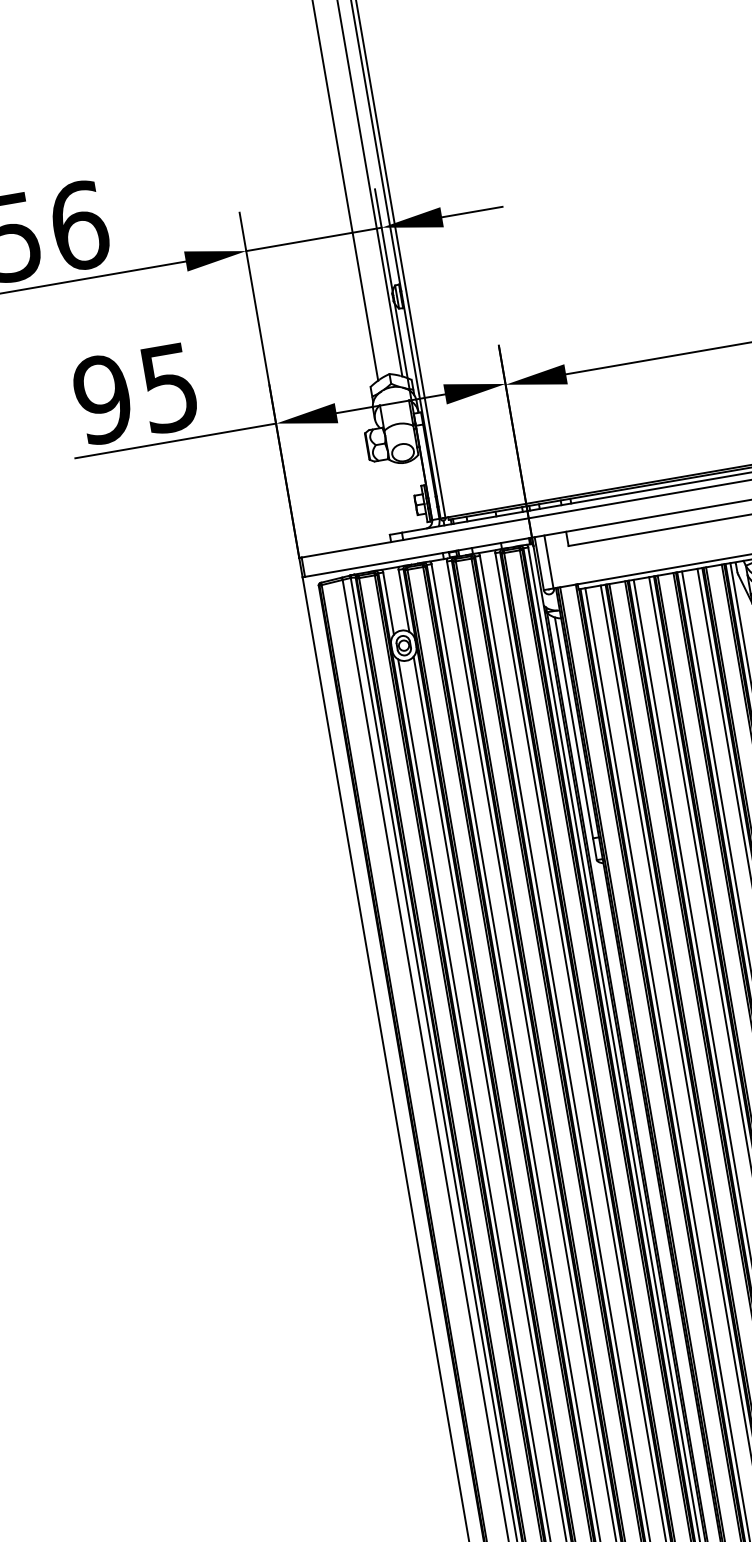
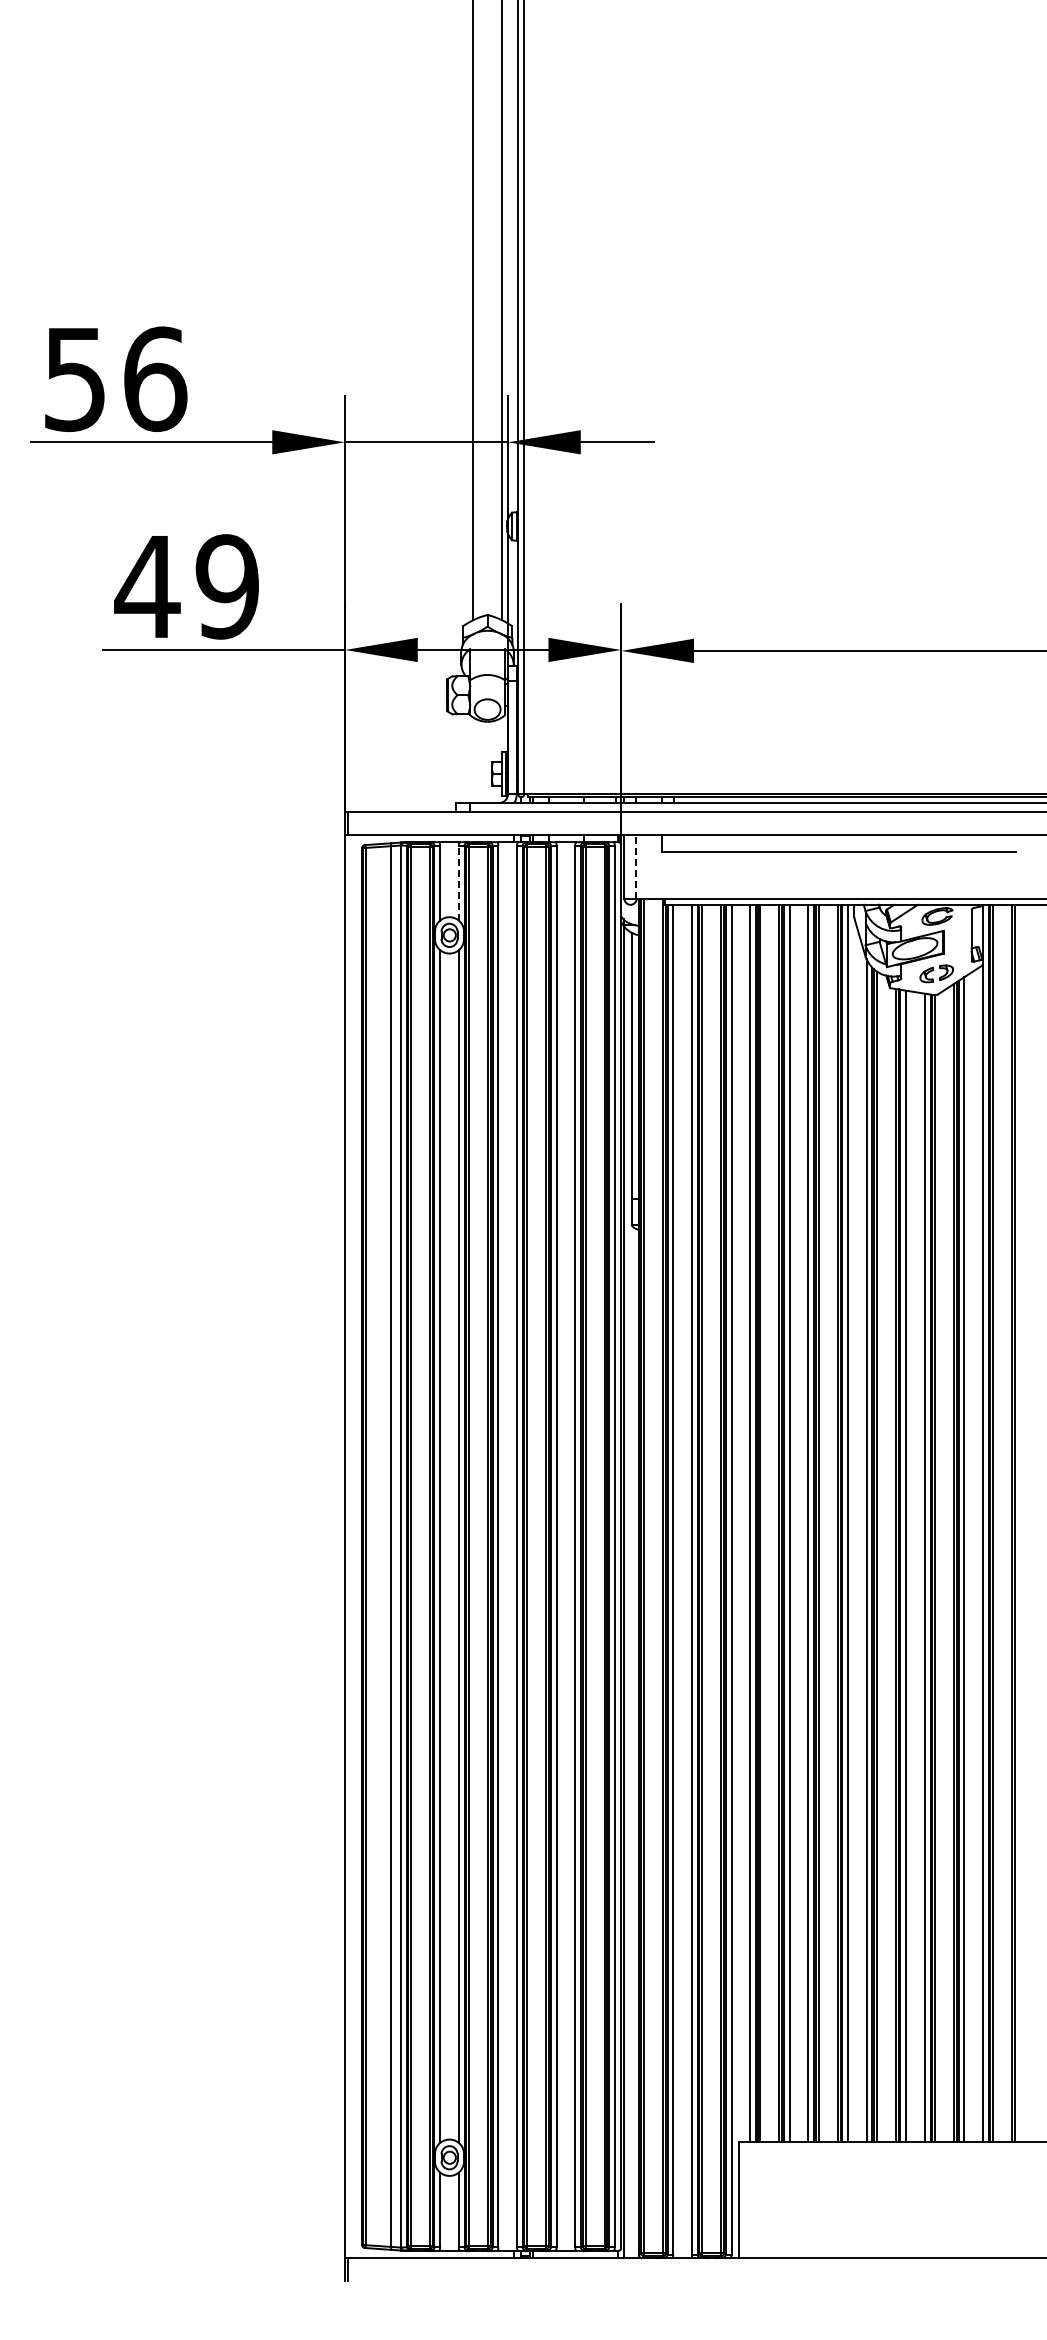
text: (135, 393) -> (186, 586), 95 -> 49
line: (549, 561) -> (636, 866), solid -> dashed
line: (403, 600) -> (458, 882), solid -> dashed

